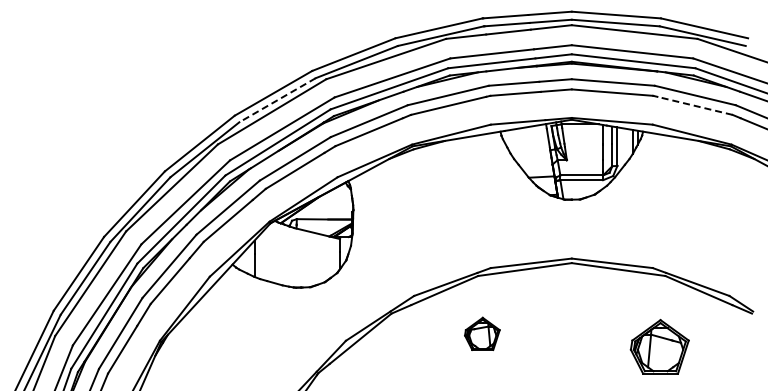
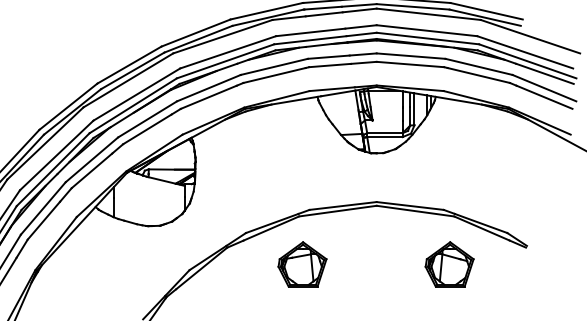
line: (277, 100) -> (132, 71), dashed -> solid
line: (695, 105) -> (479, 75), dashed -> solid
part: (482, 333) -> (302, 264), size x1.67
part: (659, 346) -> (449, 264), moved

